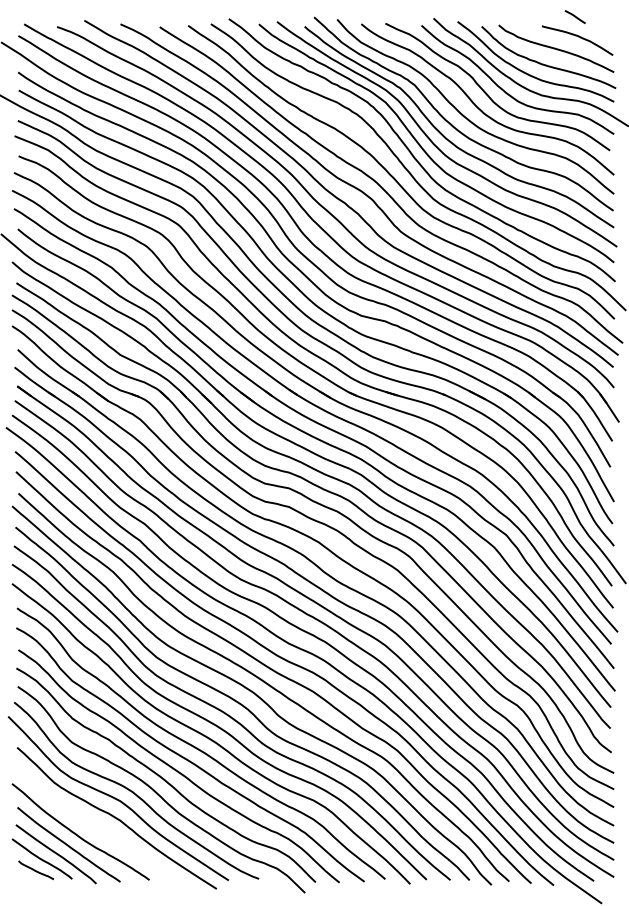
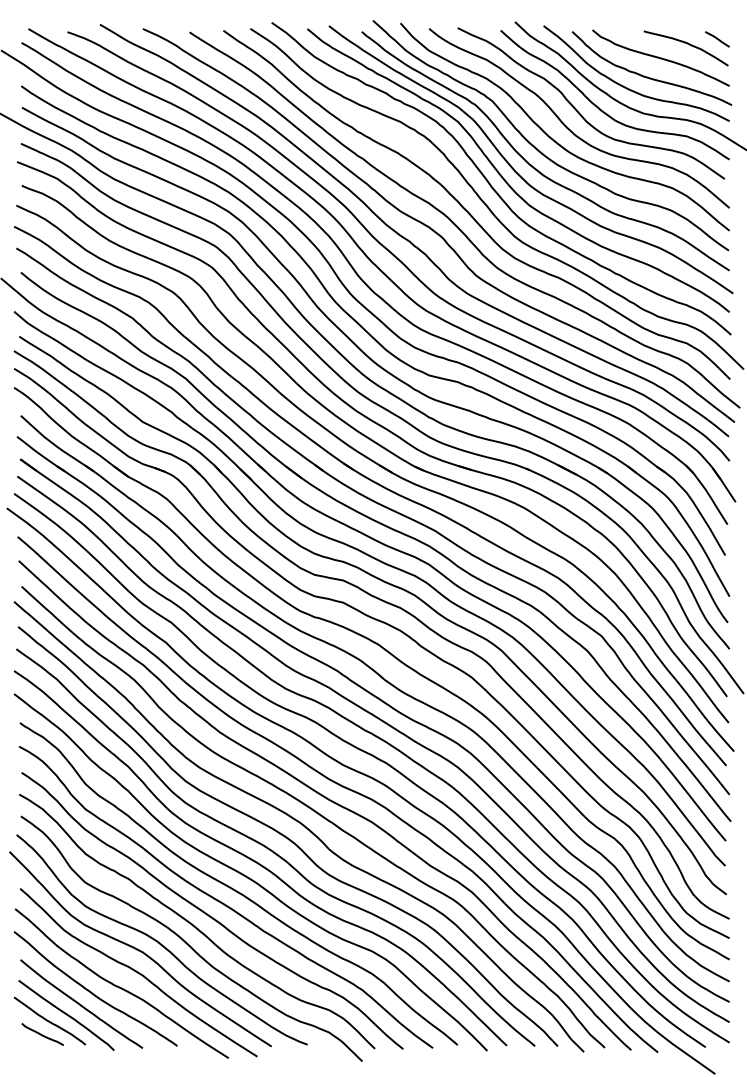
line: (575, 17) -> (717, 39), moved
curve: (100, 829) -> (119, 986), added

